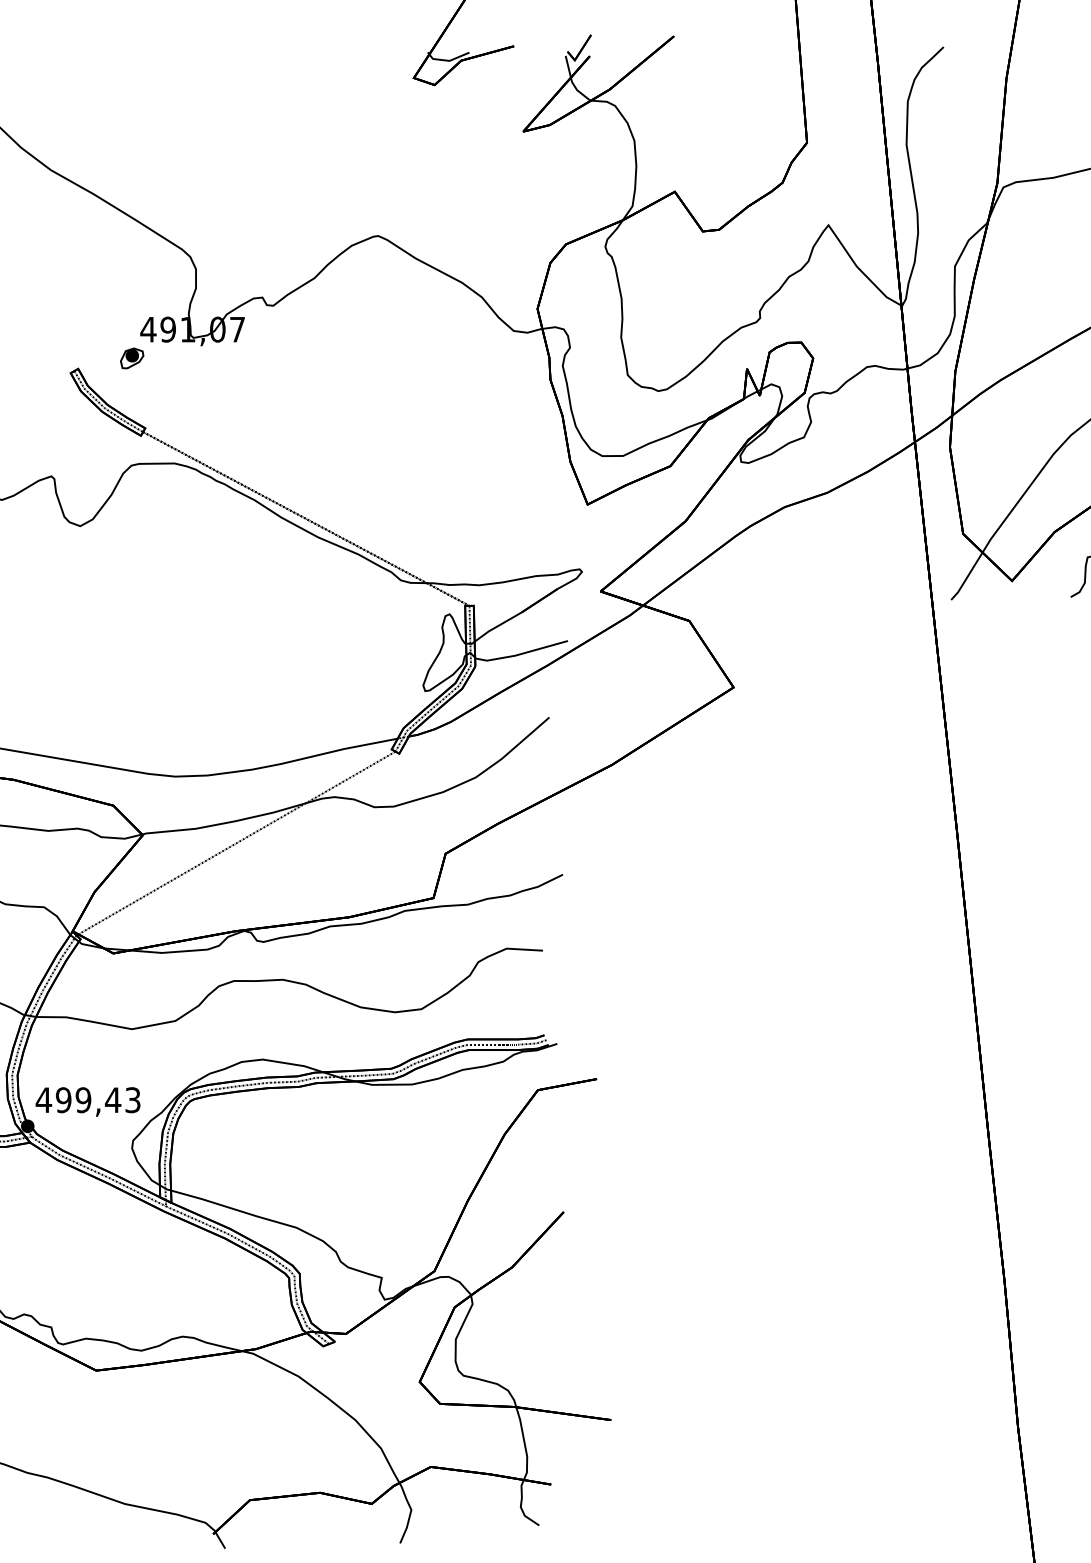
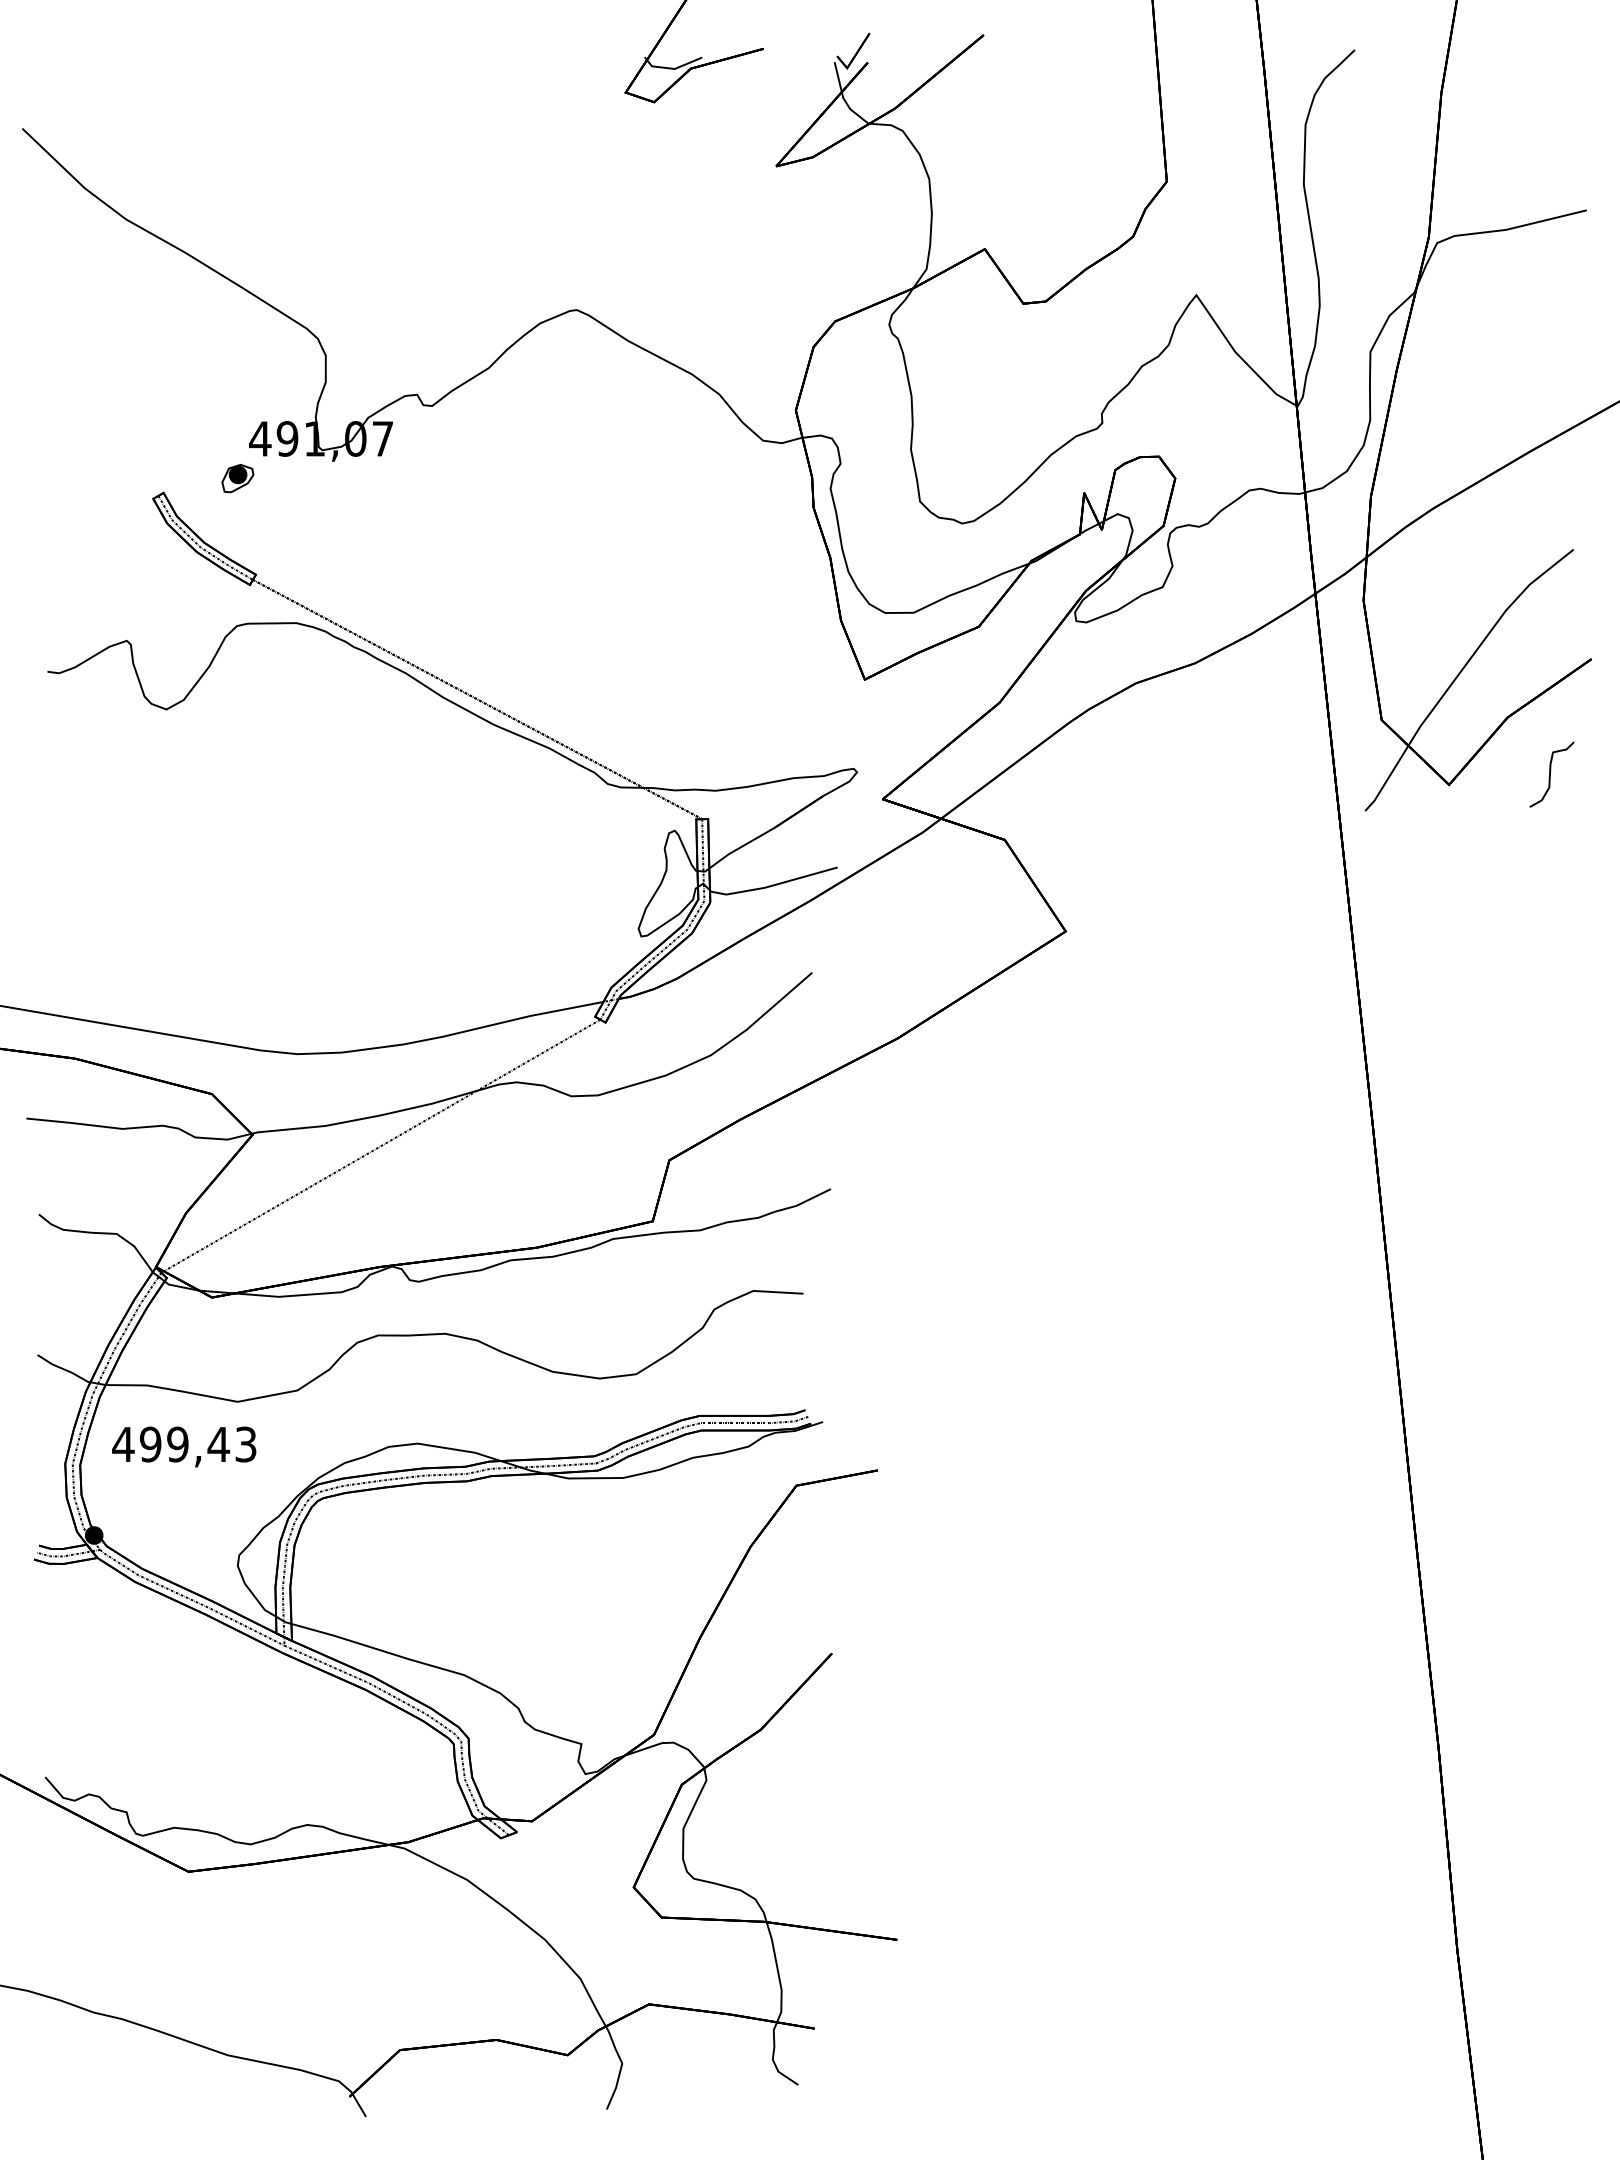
text: (88, 1101) -> (184, 1446), moved

